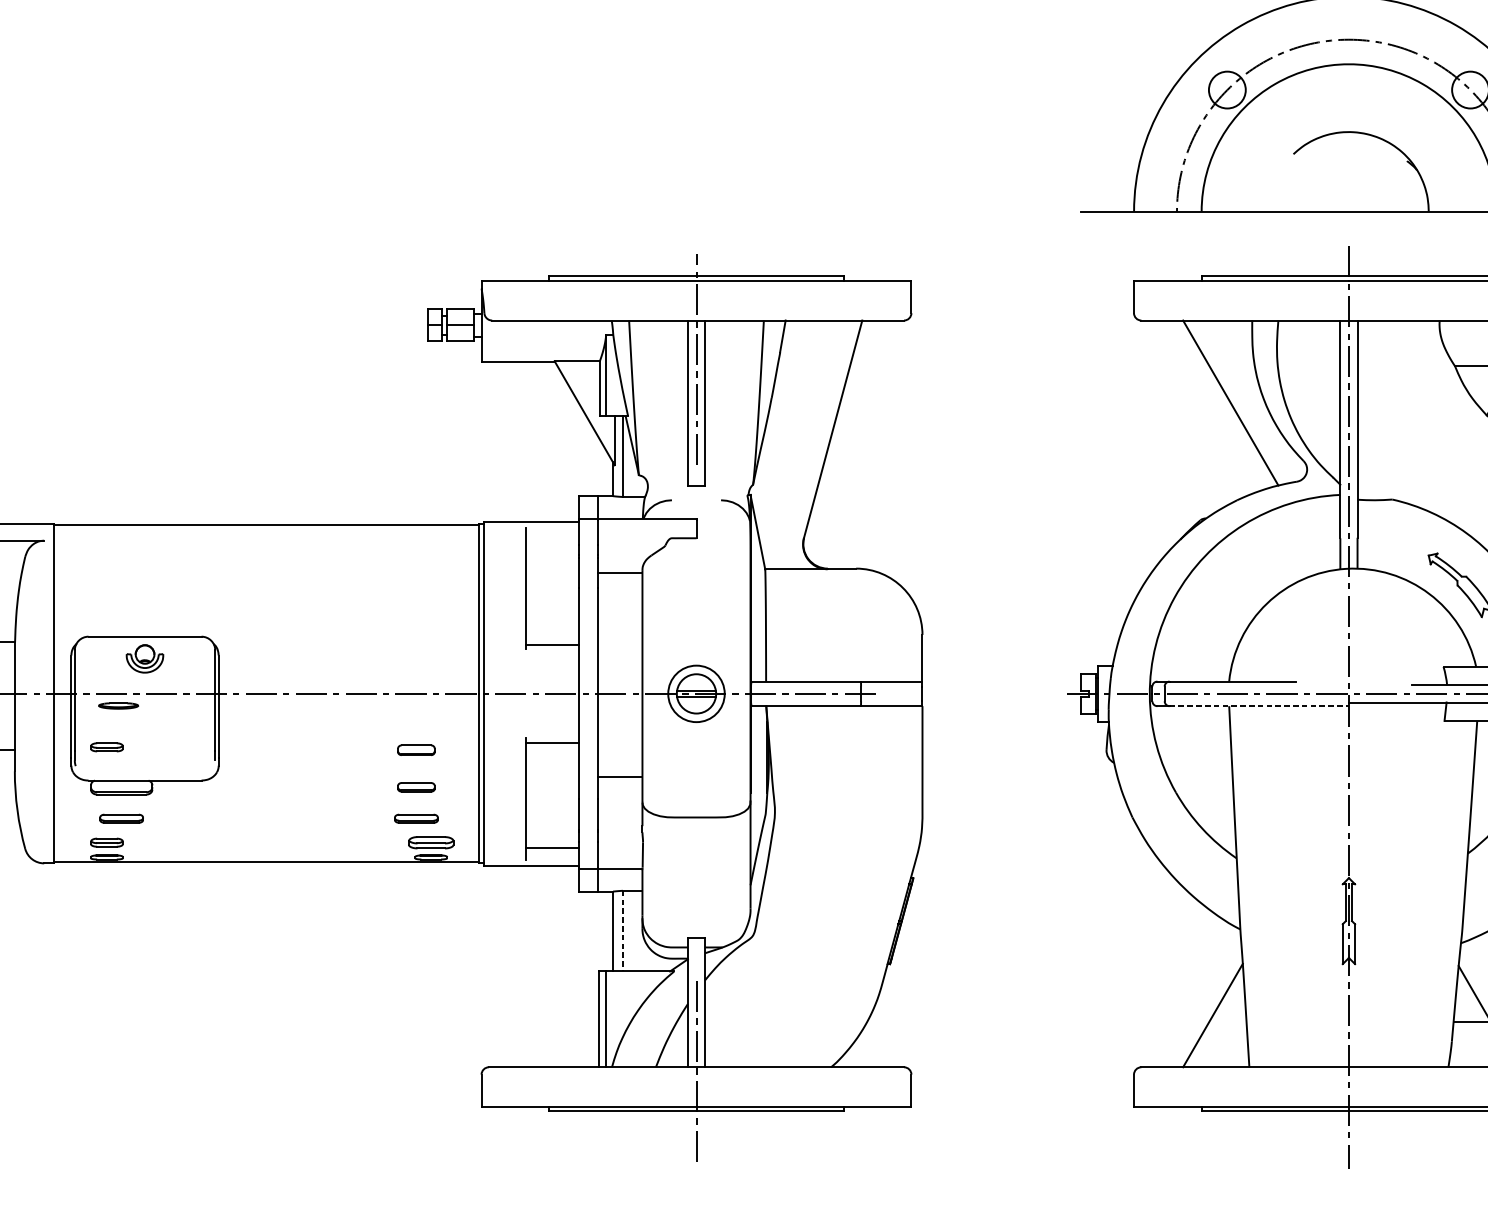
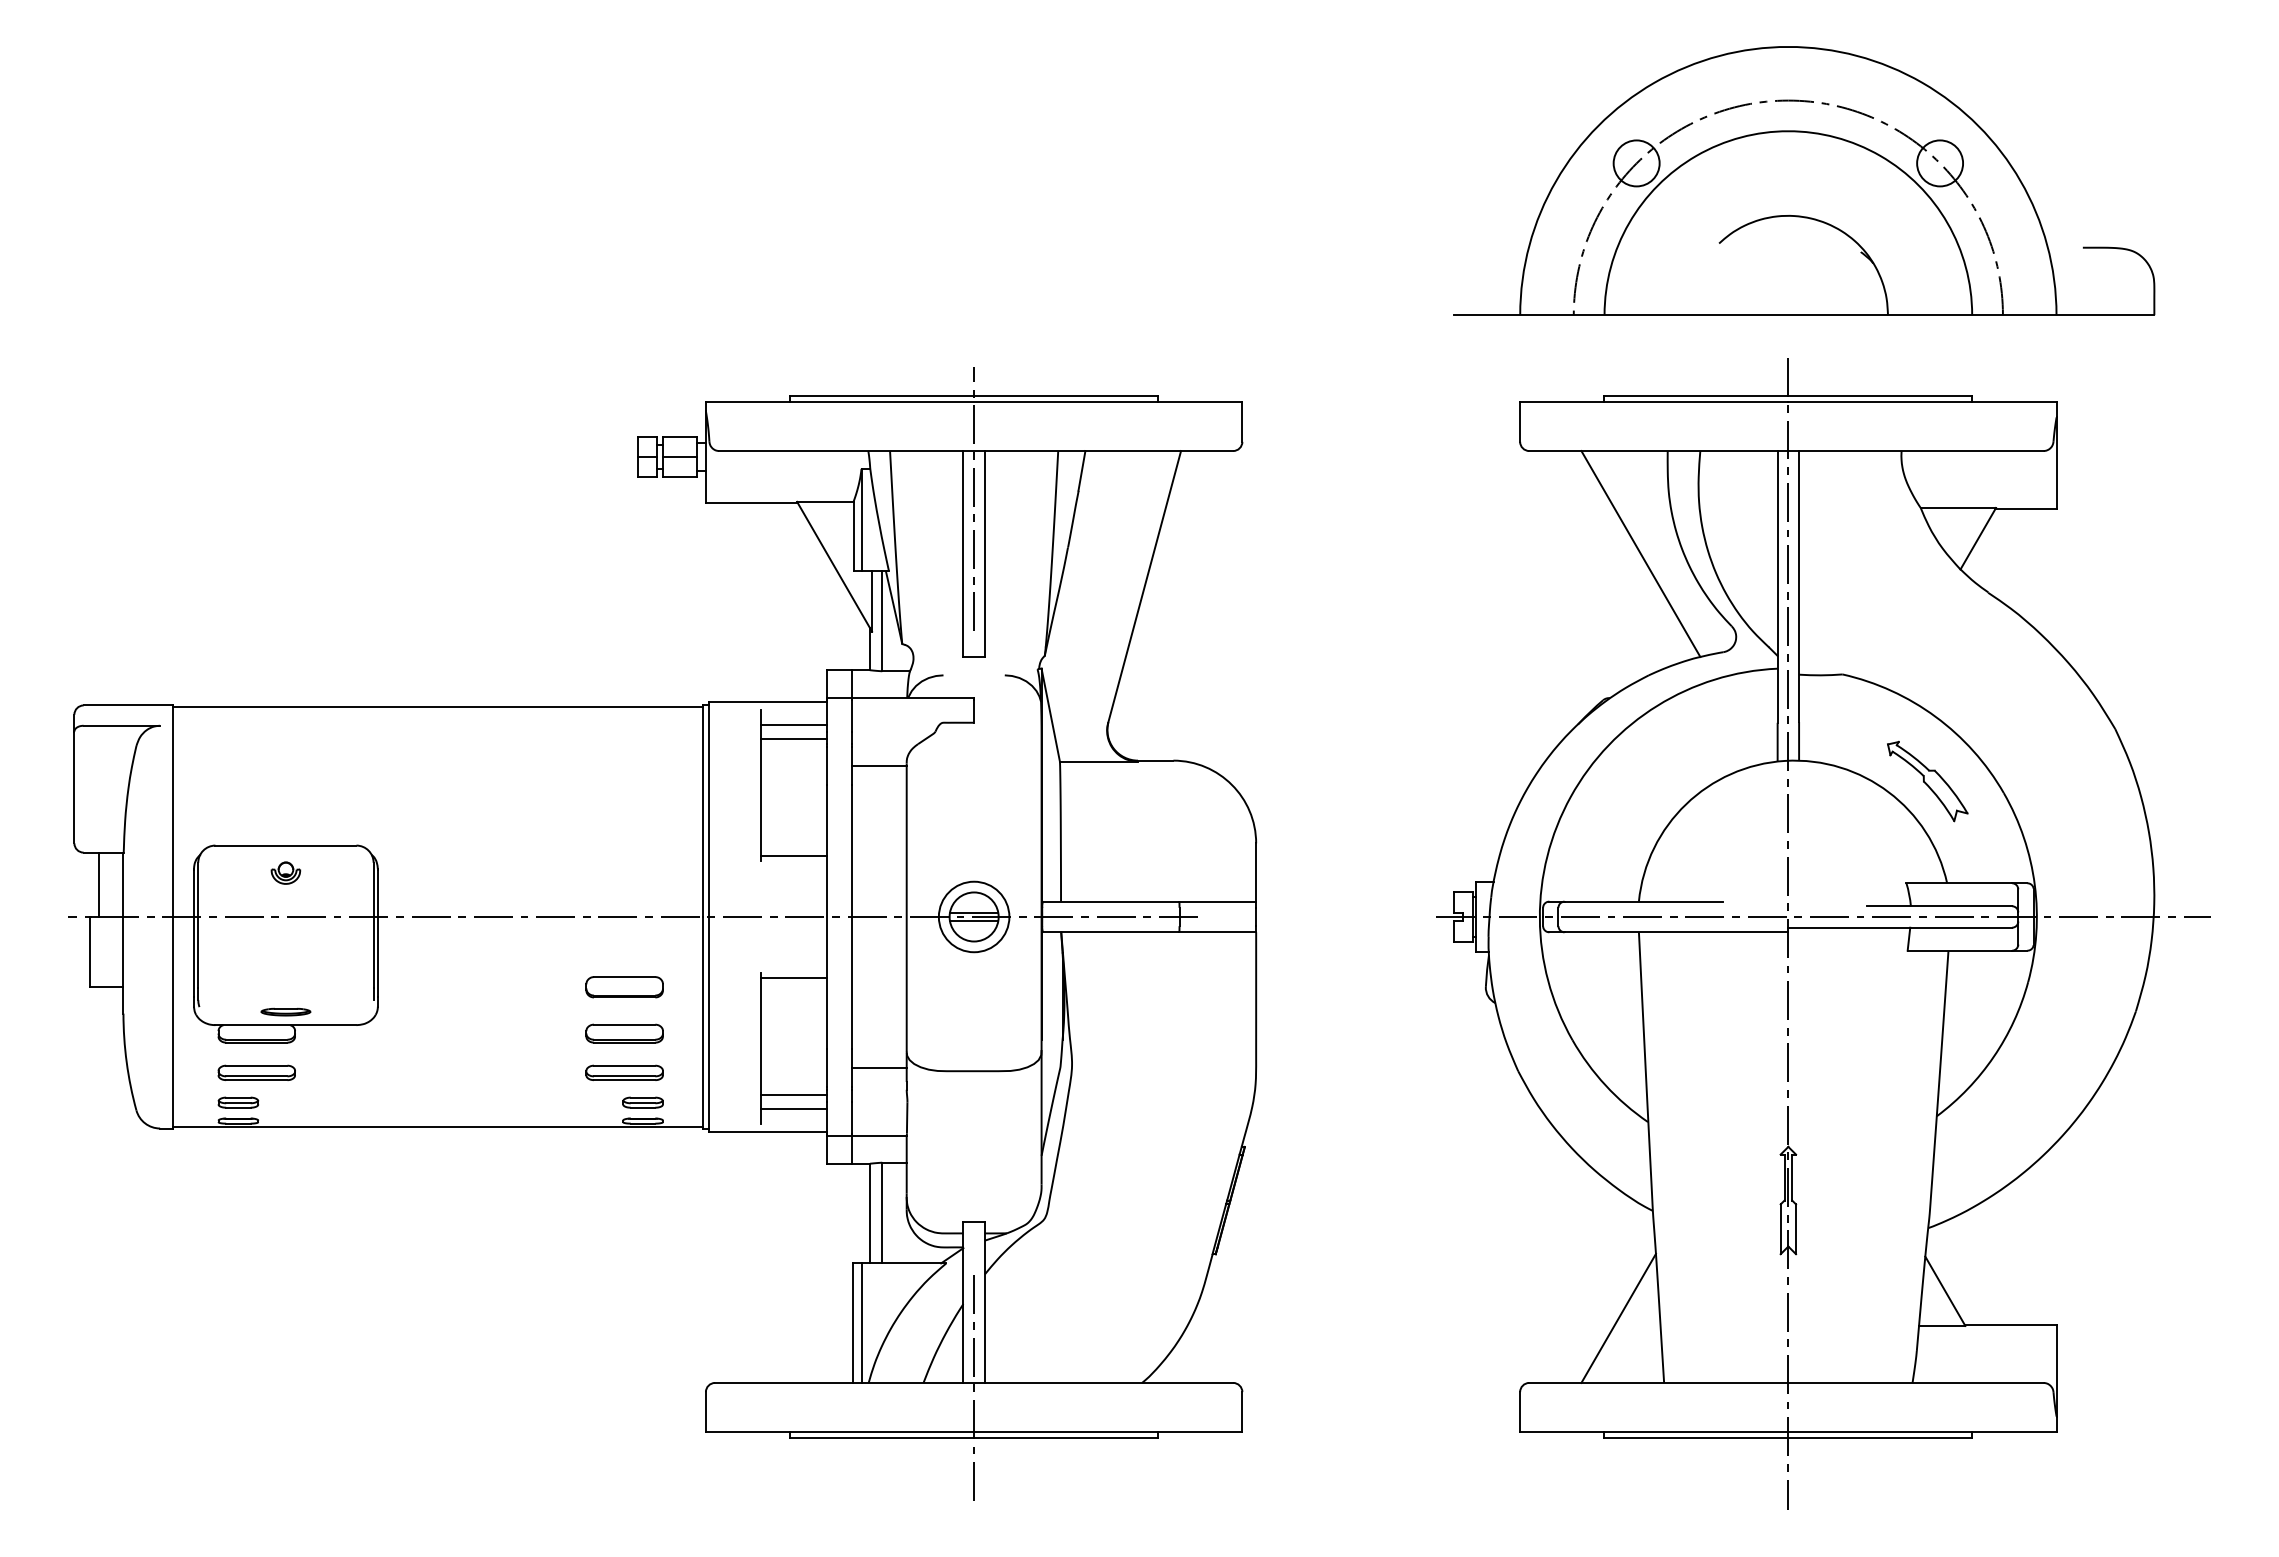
line: (552, 539) -> (794, 724), added
line: (552, 551) -> (794, 739), added
part: (144, 658) -> (285, 872), size x0.62
part: (118, 705) -> (285, 1011), moved
line: (1259, 706) -> (1676, 932), dashed -> solid
part: (107, 747) -> (238, 983), removed
part: (416, 750) -> (624, 987), size x1.67
line: (619, 776) -> (878, 1068), moved
part: (416, 787) -> (624, 1033), size x1.67
part: (121, 818) -> (256, 1072), size x1.43
part: (416, 818) -> (624, 1072), size x1.43
line: (552, 836) -> (794, 1094), added
part: (430, 842) -> (642, 1102), size x0.71
line: (623, 931) -> (882, 1213), dashed -> solid

